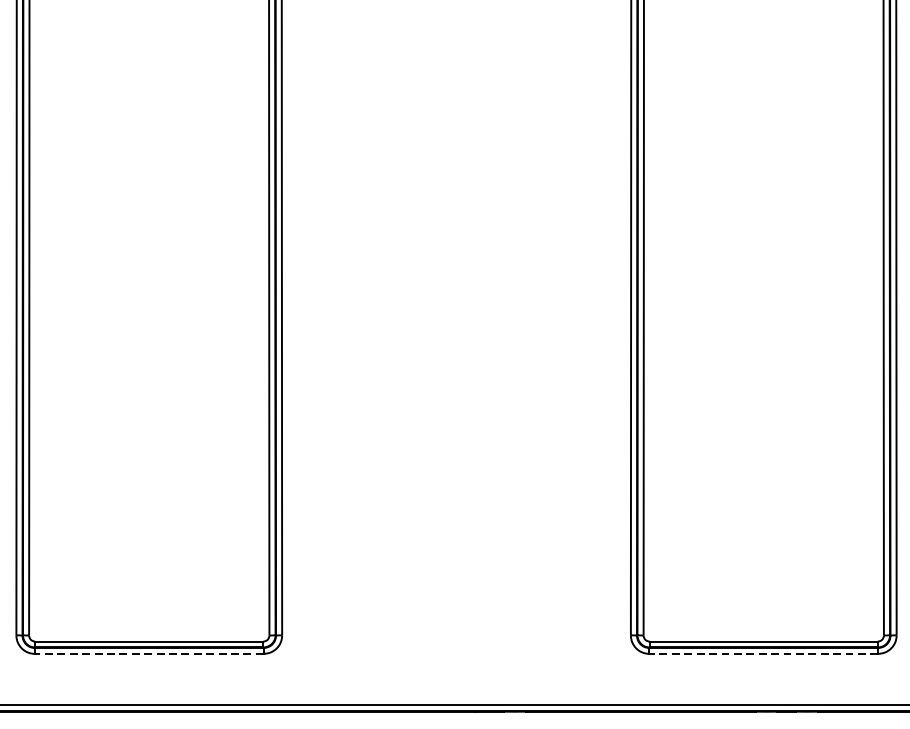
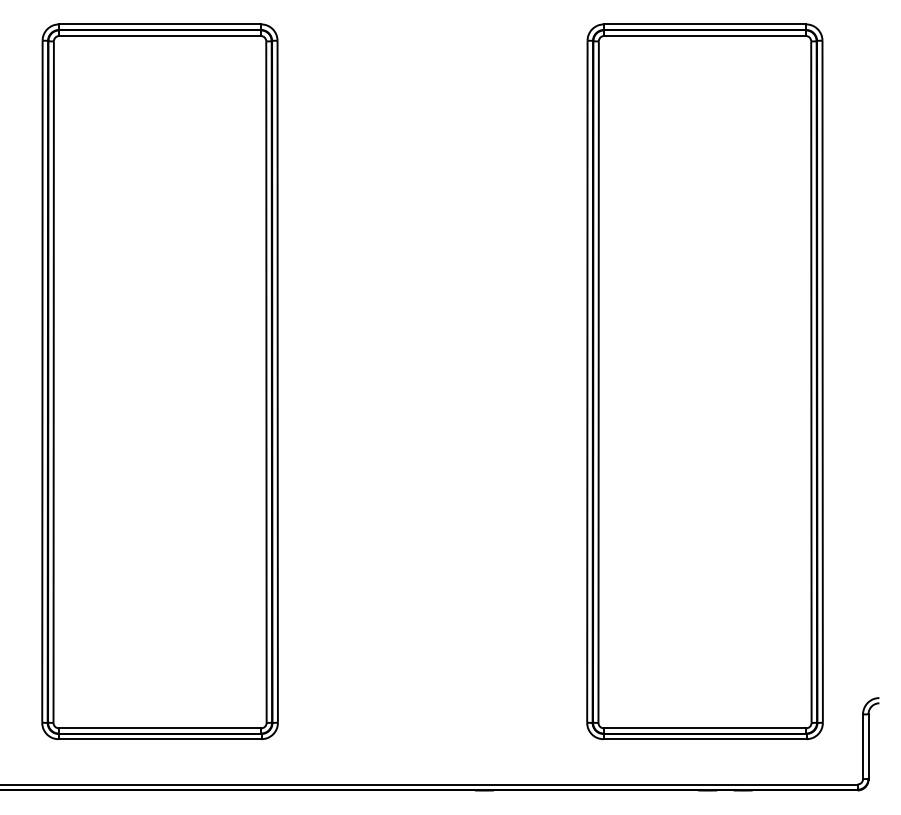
line: (149, 654) -> (160, 739), dashed -> solid
line: (764, 654) -> (705, 739), dashed -> solid

